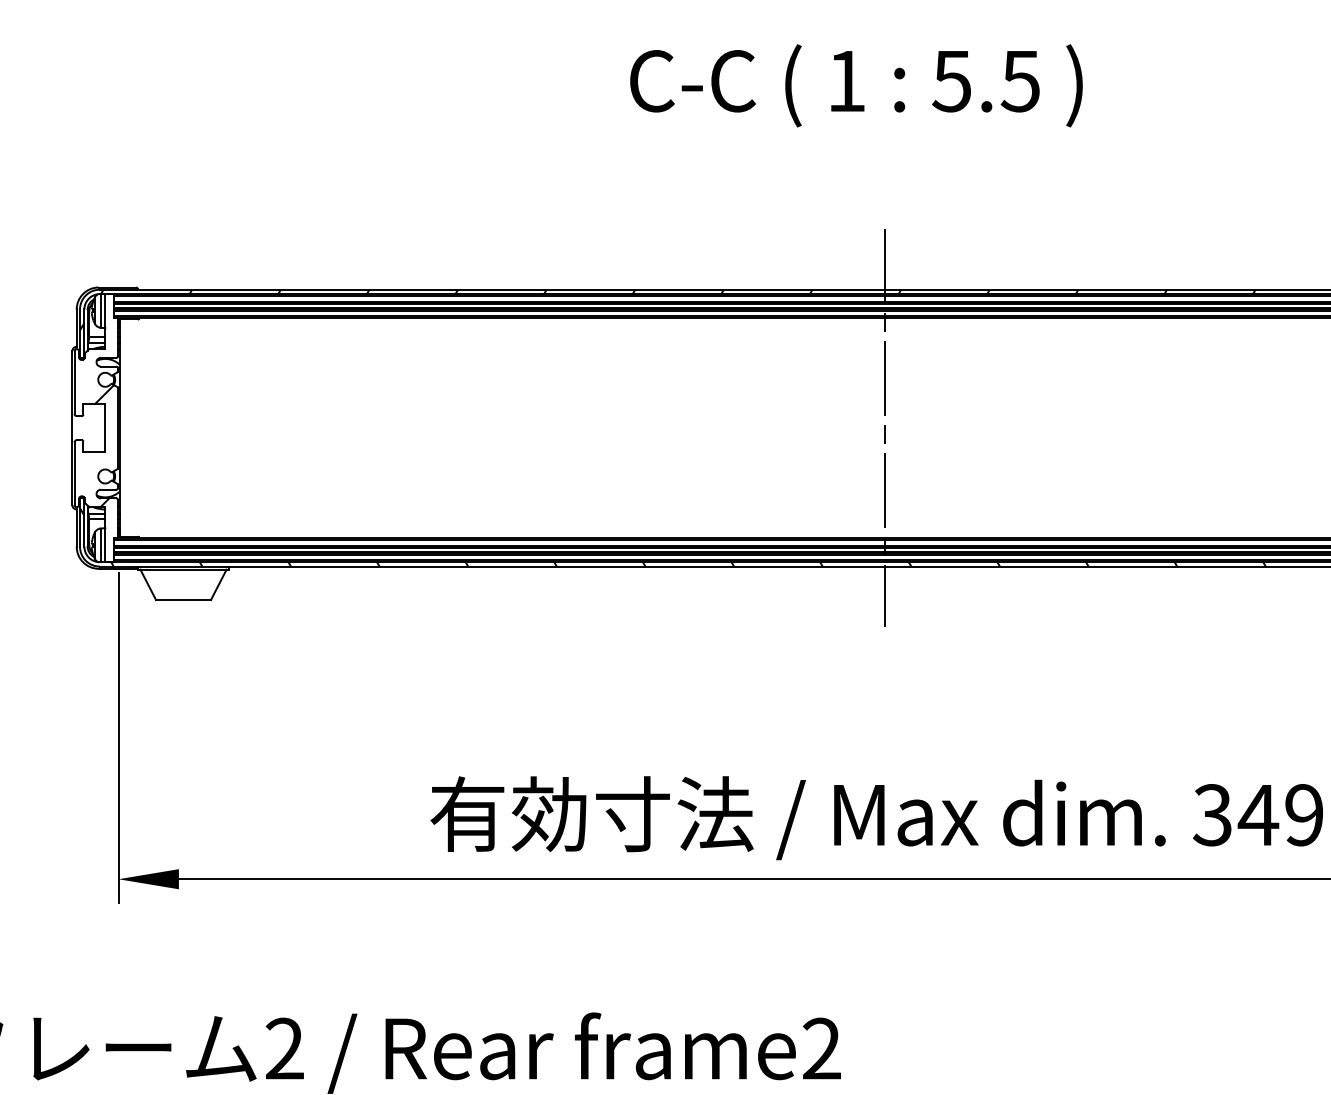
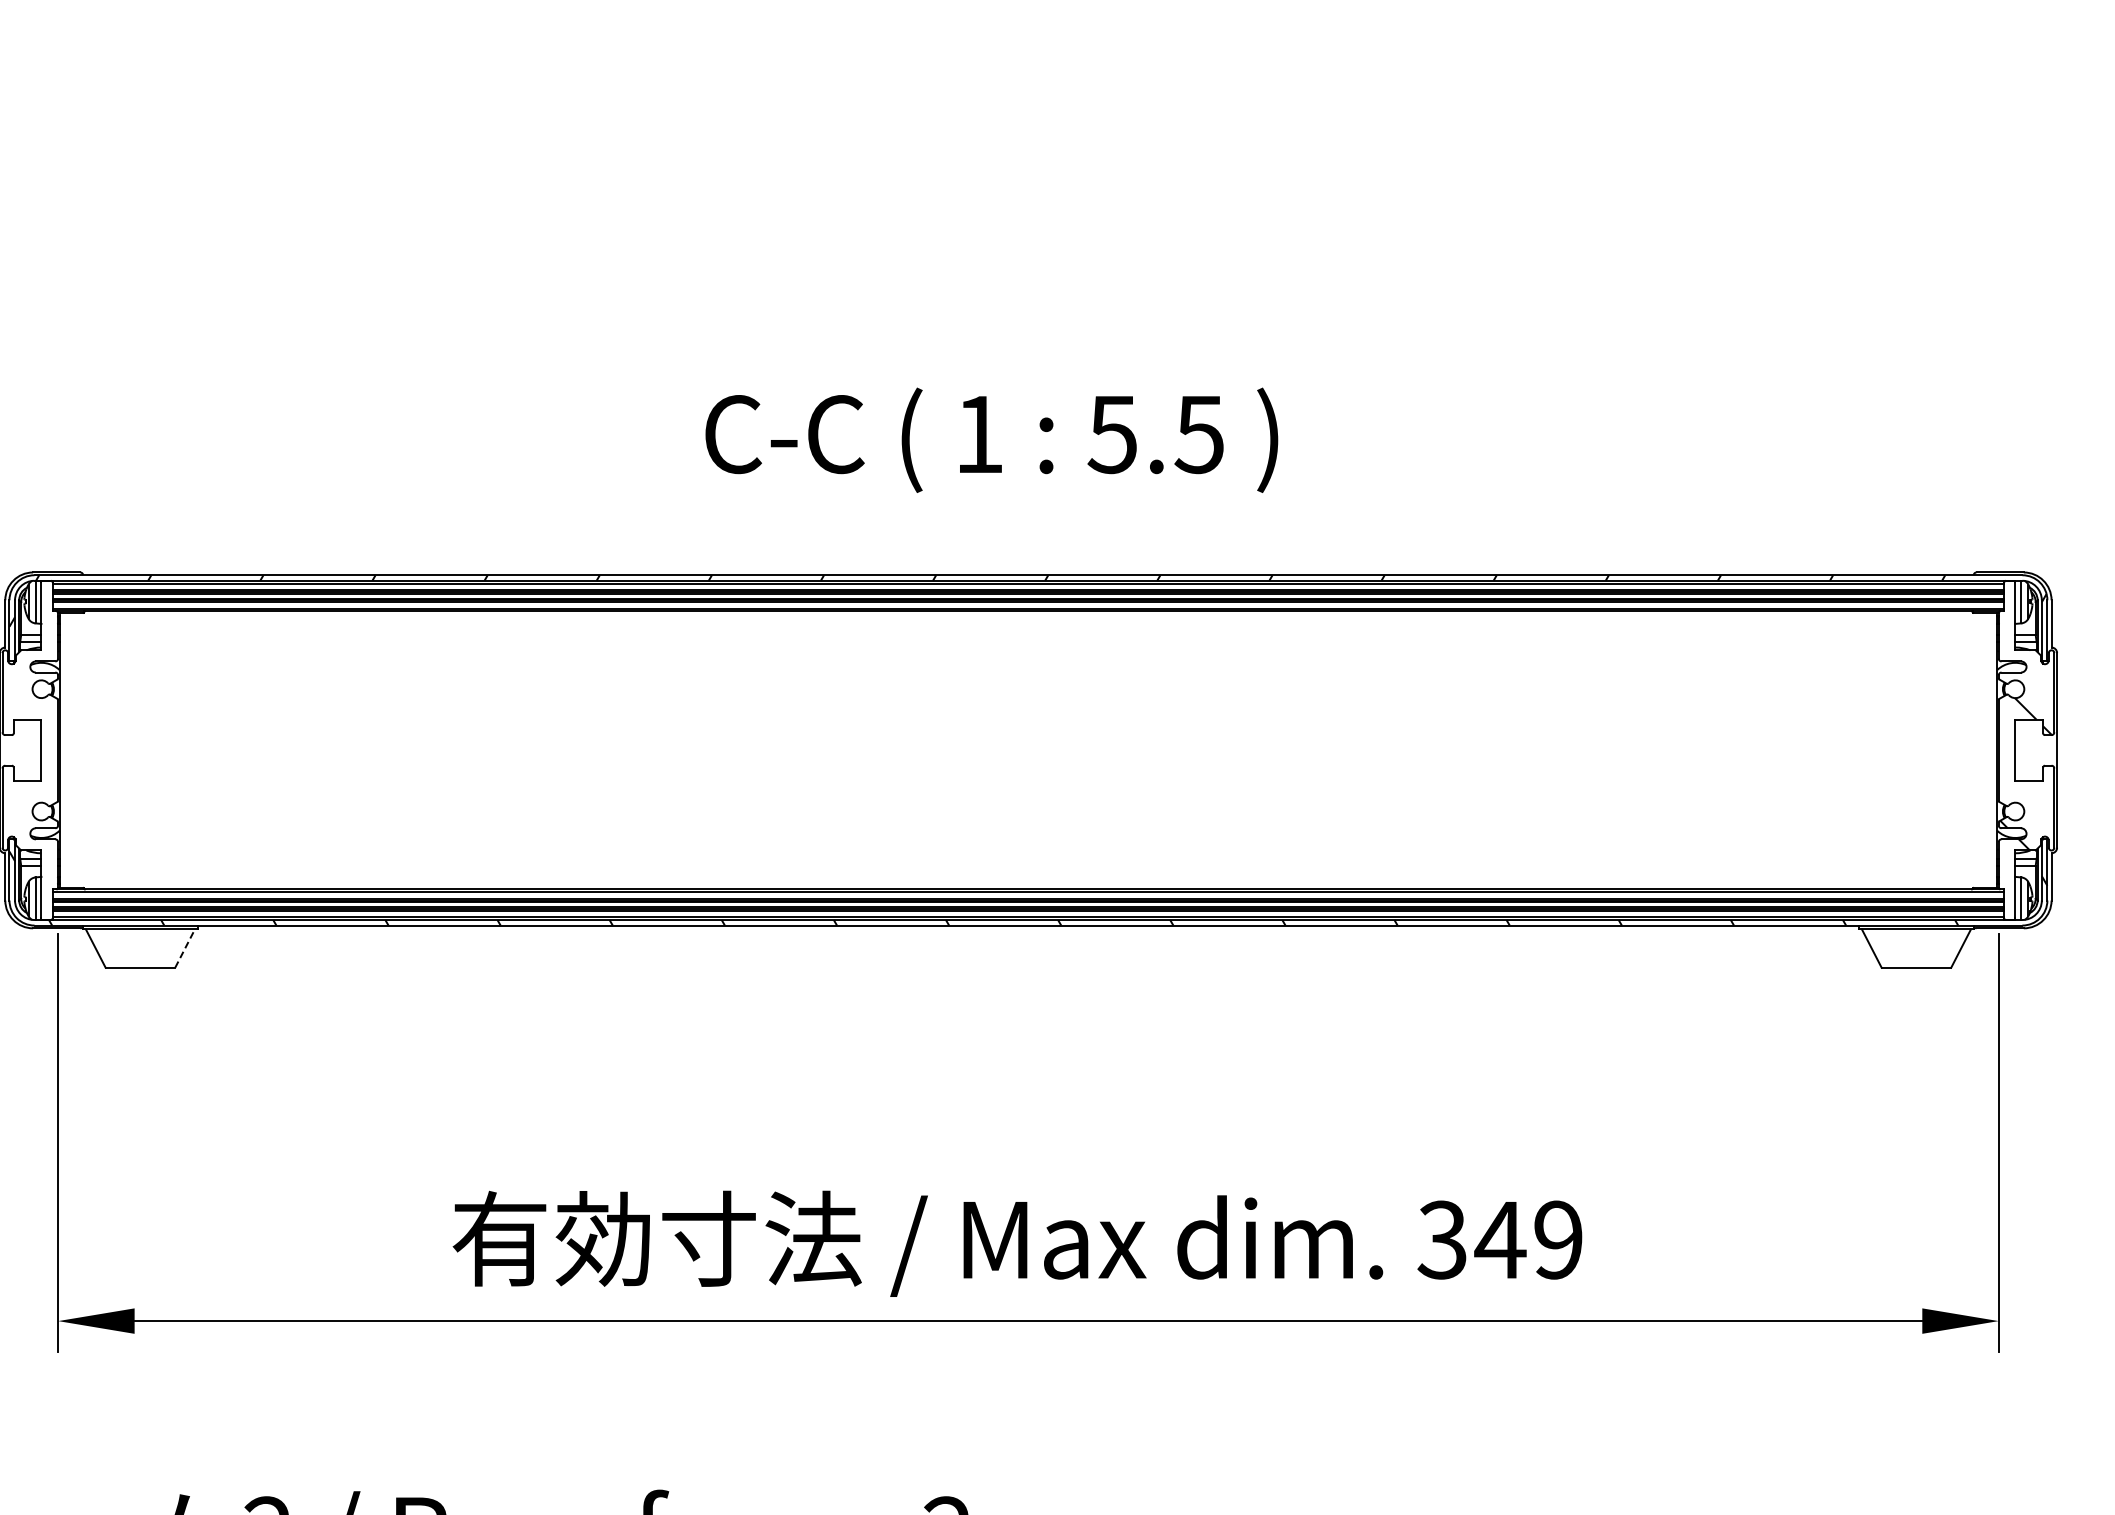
text: (856, 85) -> (991, 439), moved
line: (885, 428) -> (1028, 750), removed
hatch: (104, 446) -> (40, 773), removed
line: (219, 584) -> (185, 948), solid -> dashed

